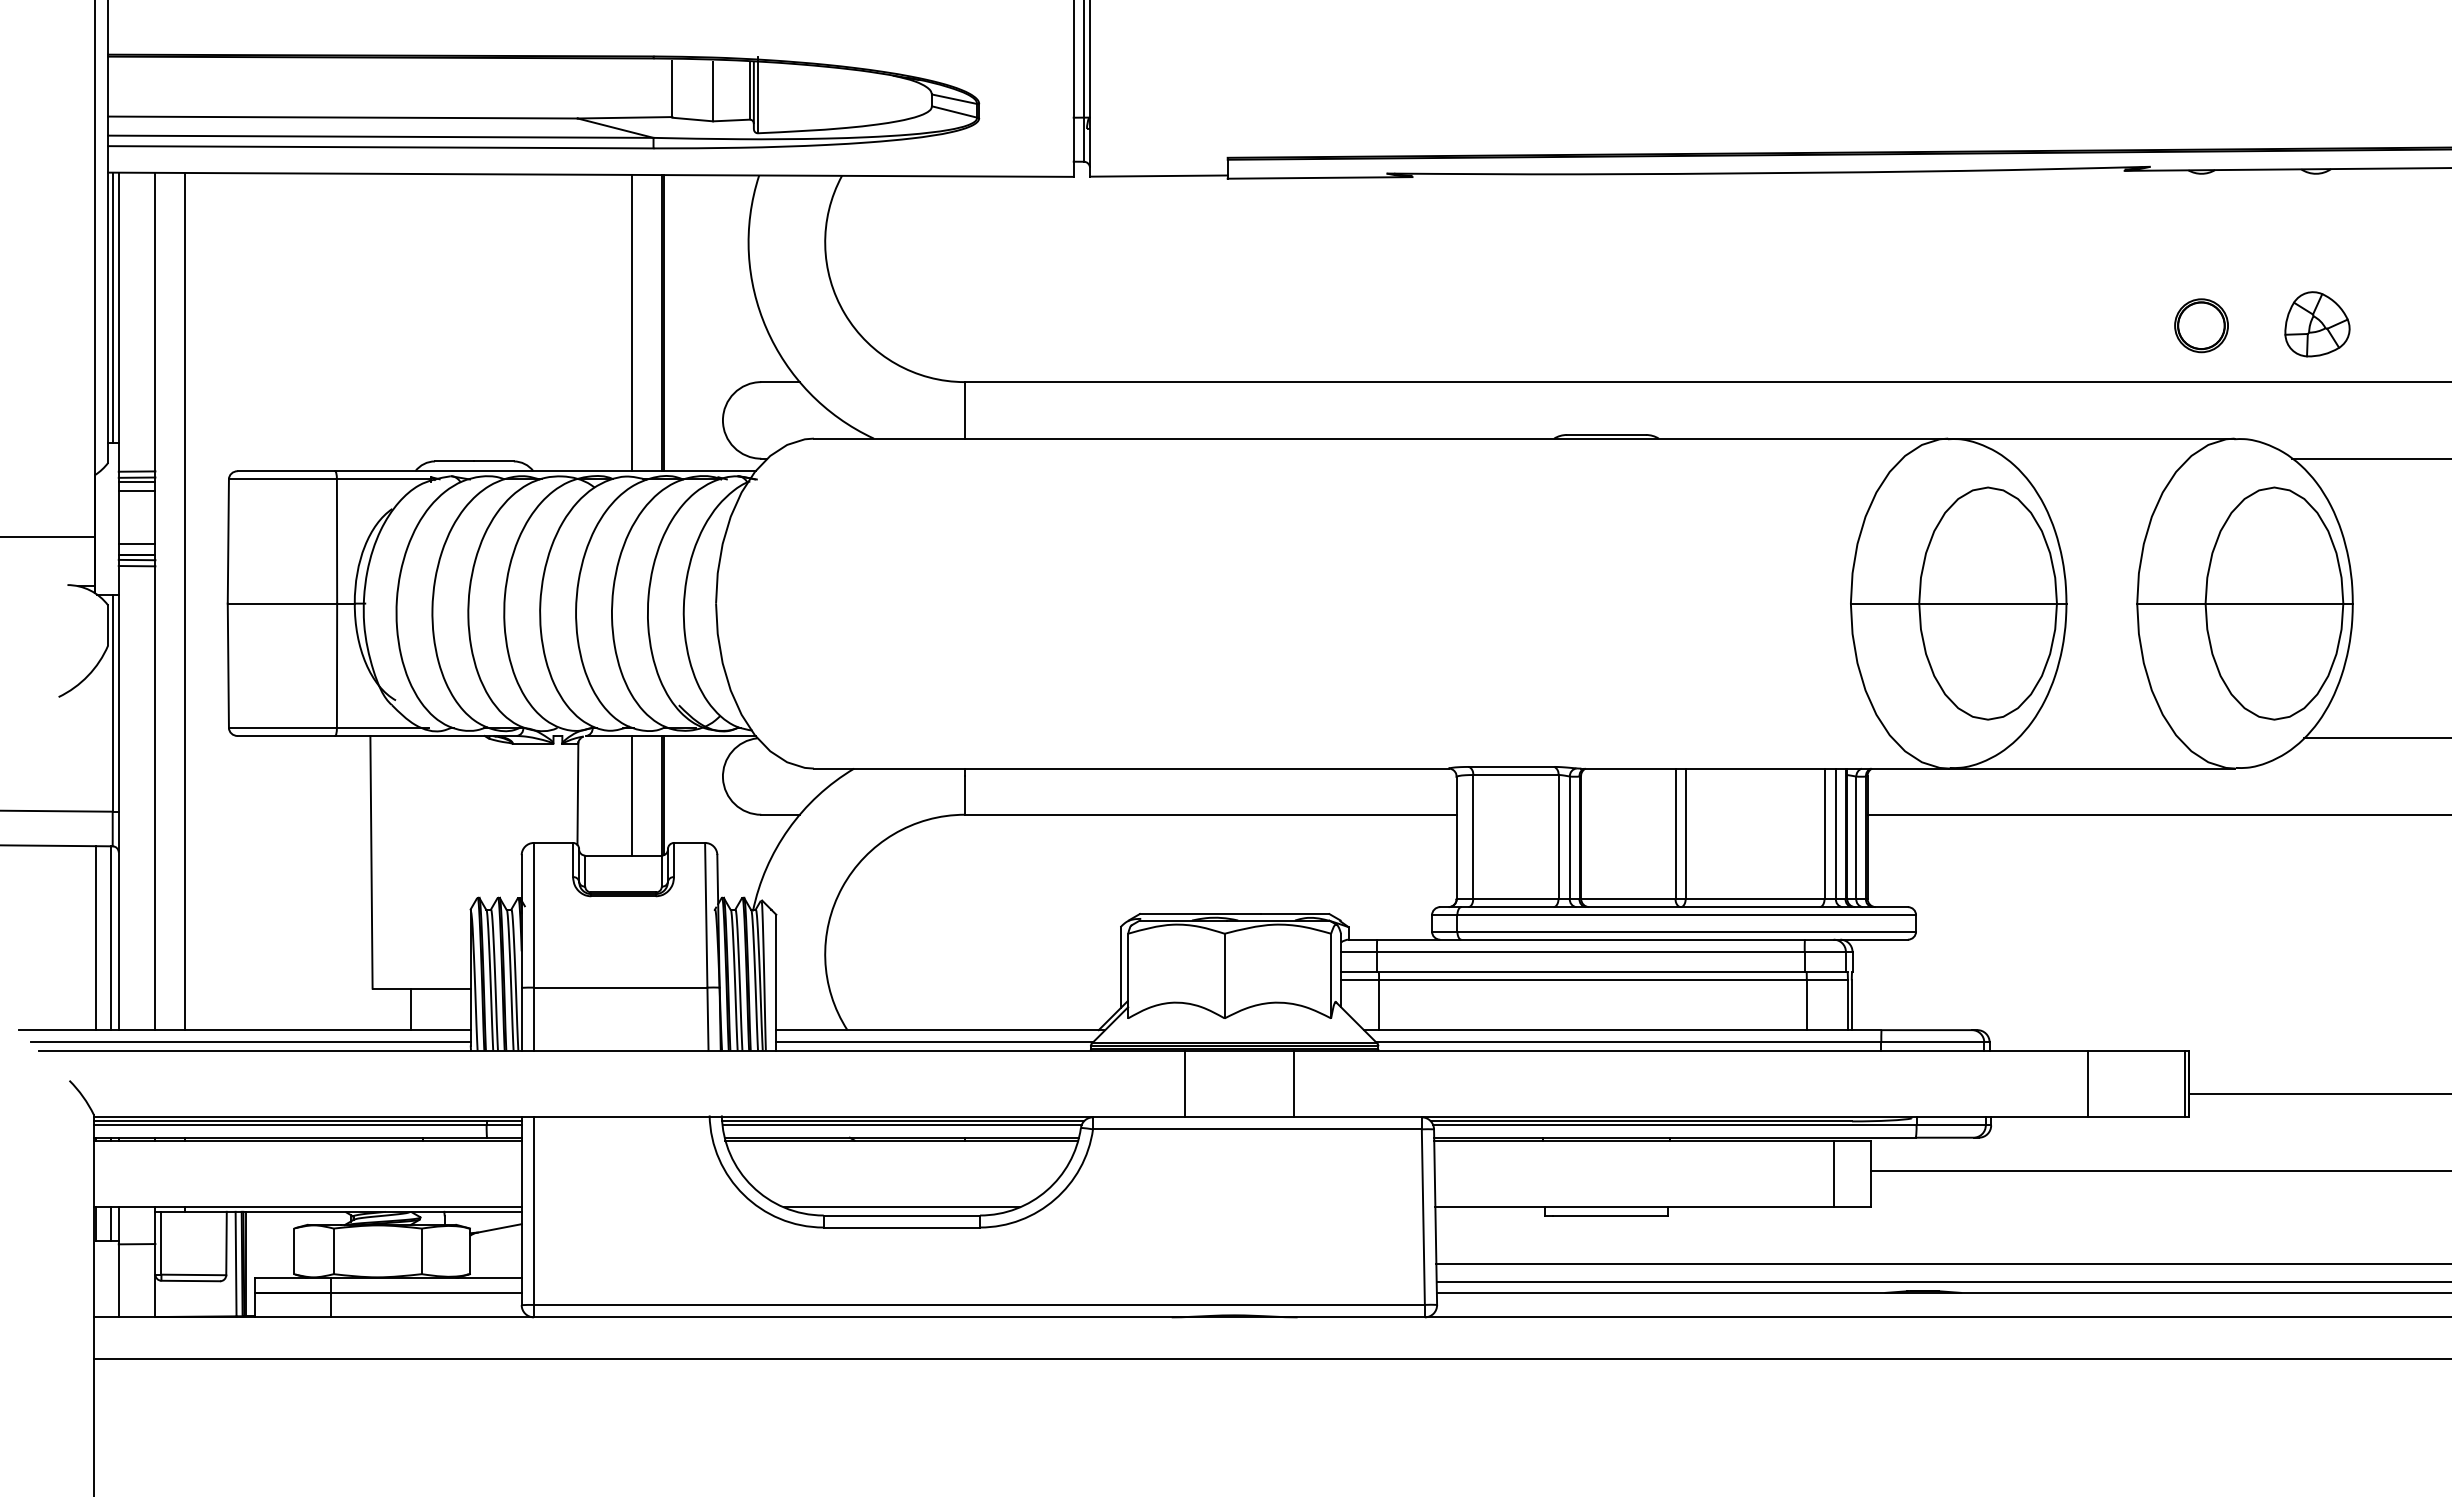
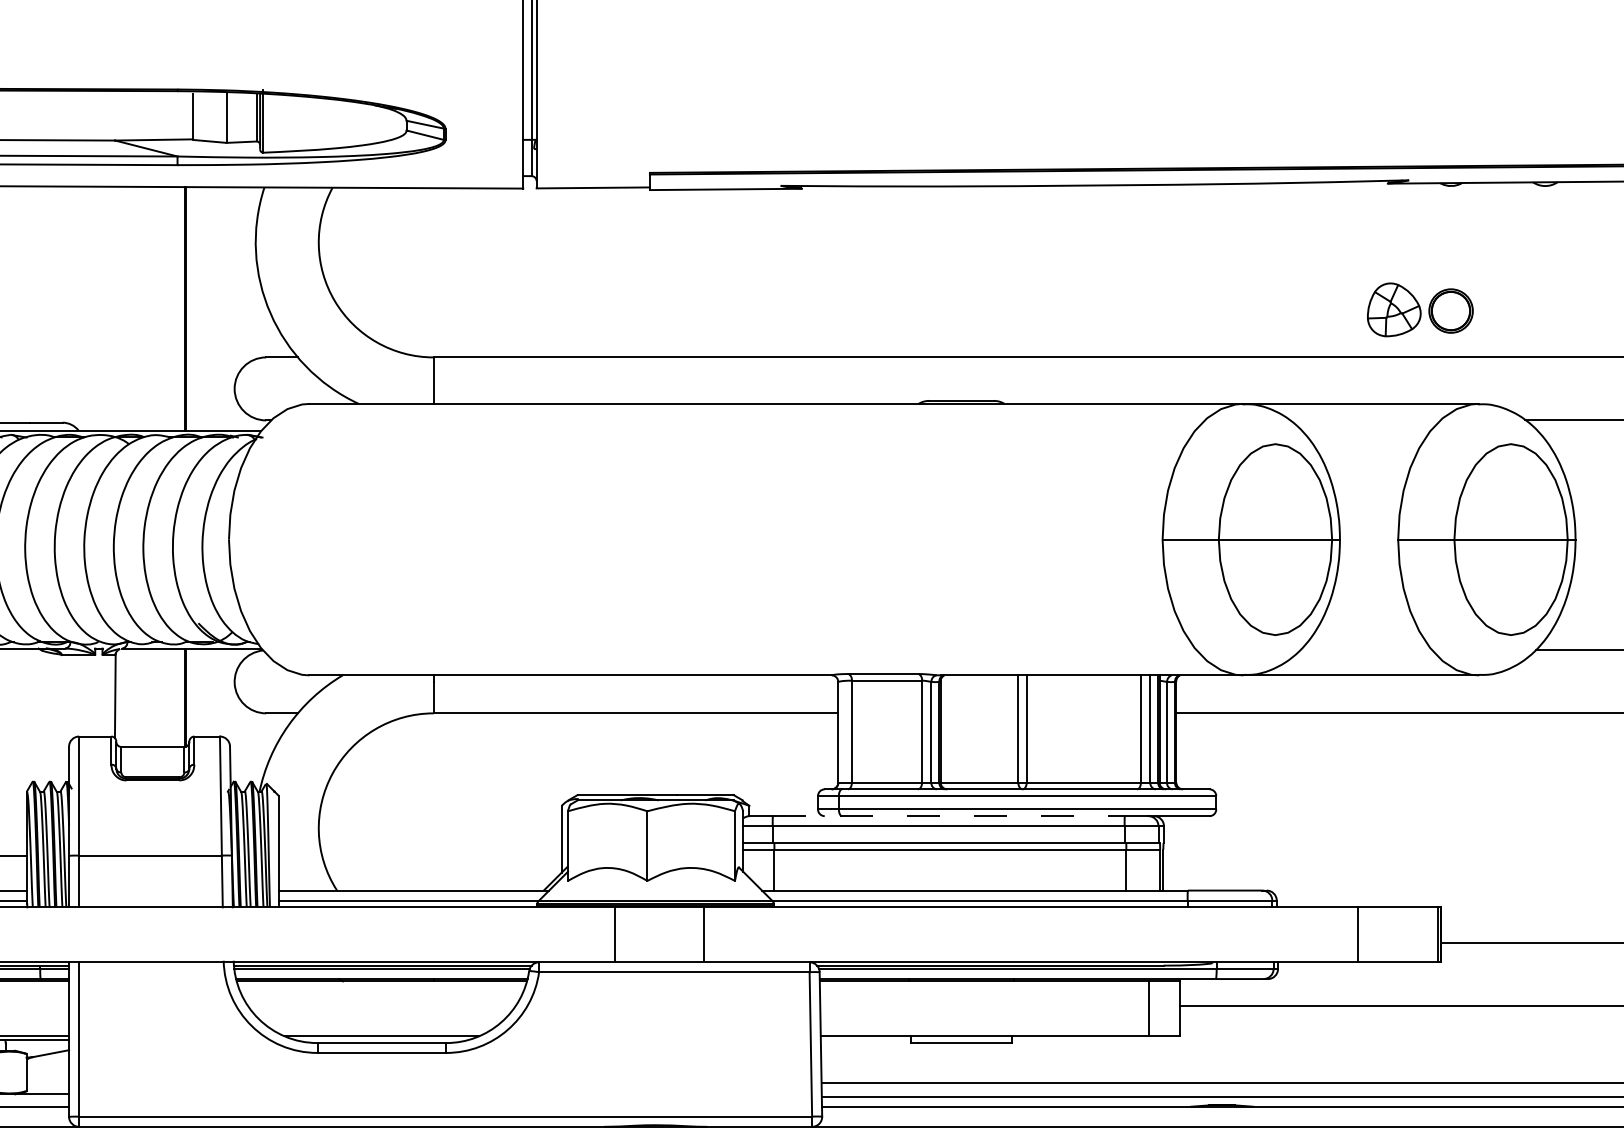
line: (631, 322) -> (159, 308), removed
part: (2317, 324) -> (1394, 310), moved
line: (631, 795) -> (159, 697), removed
line: (1590, 939) -> (948, 815), solid -> dashed

